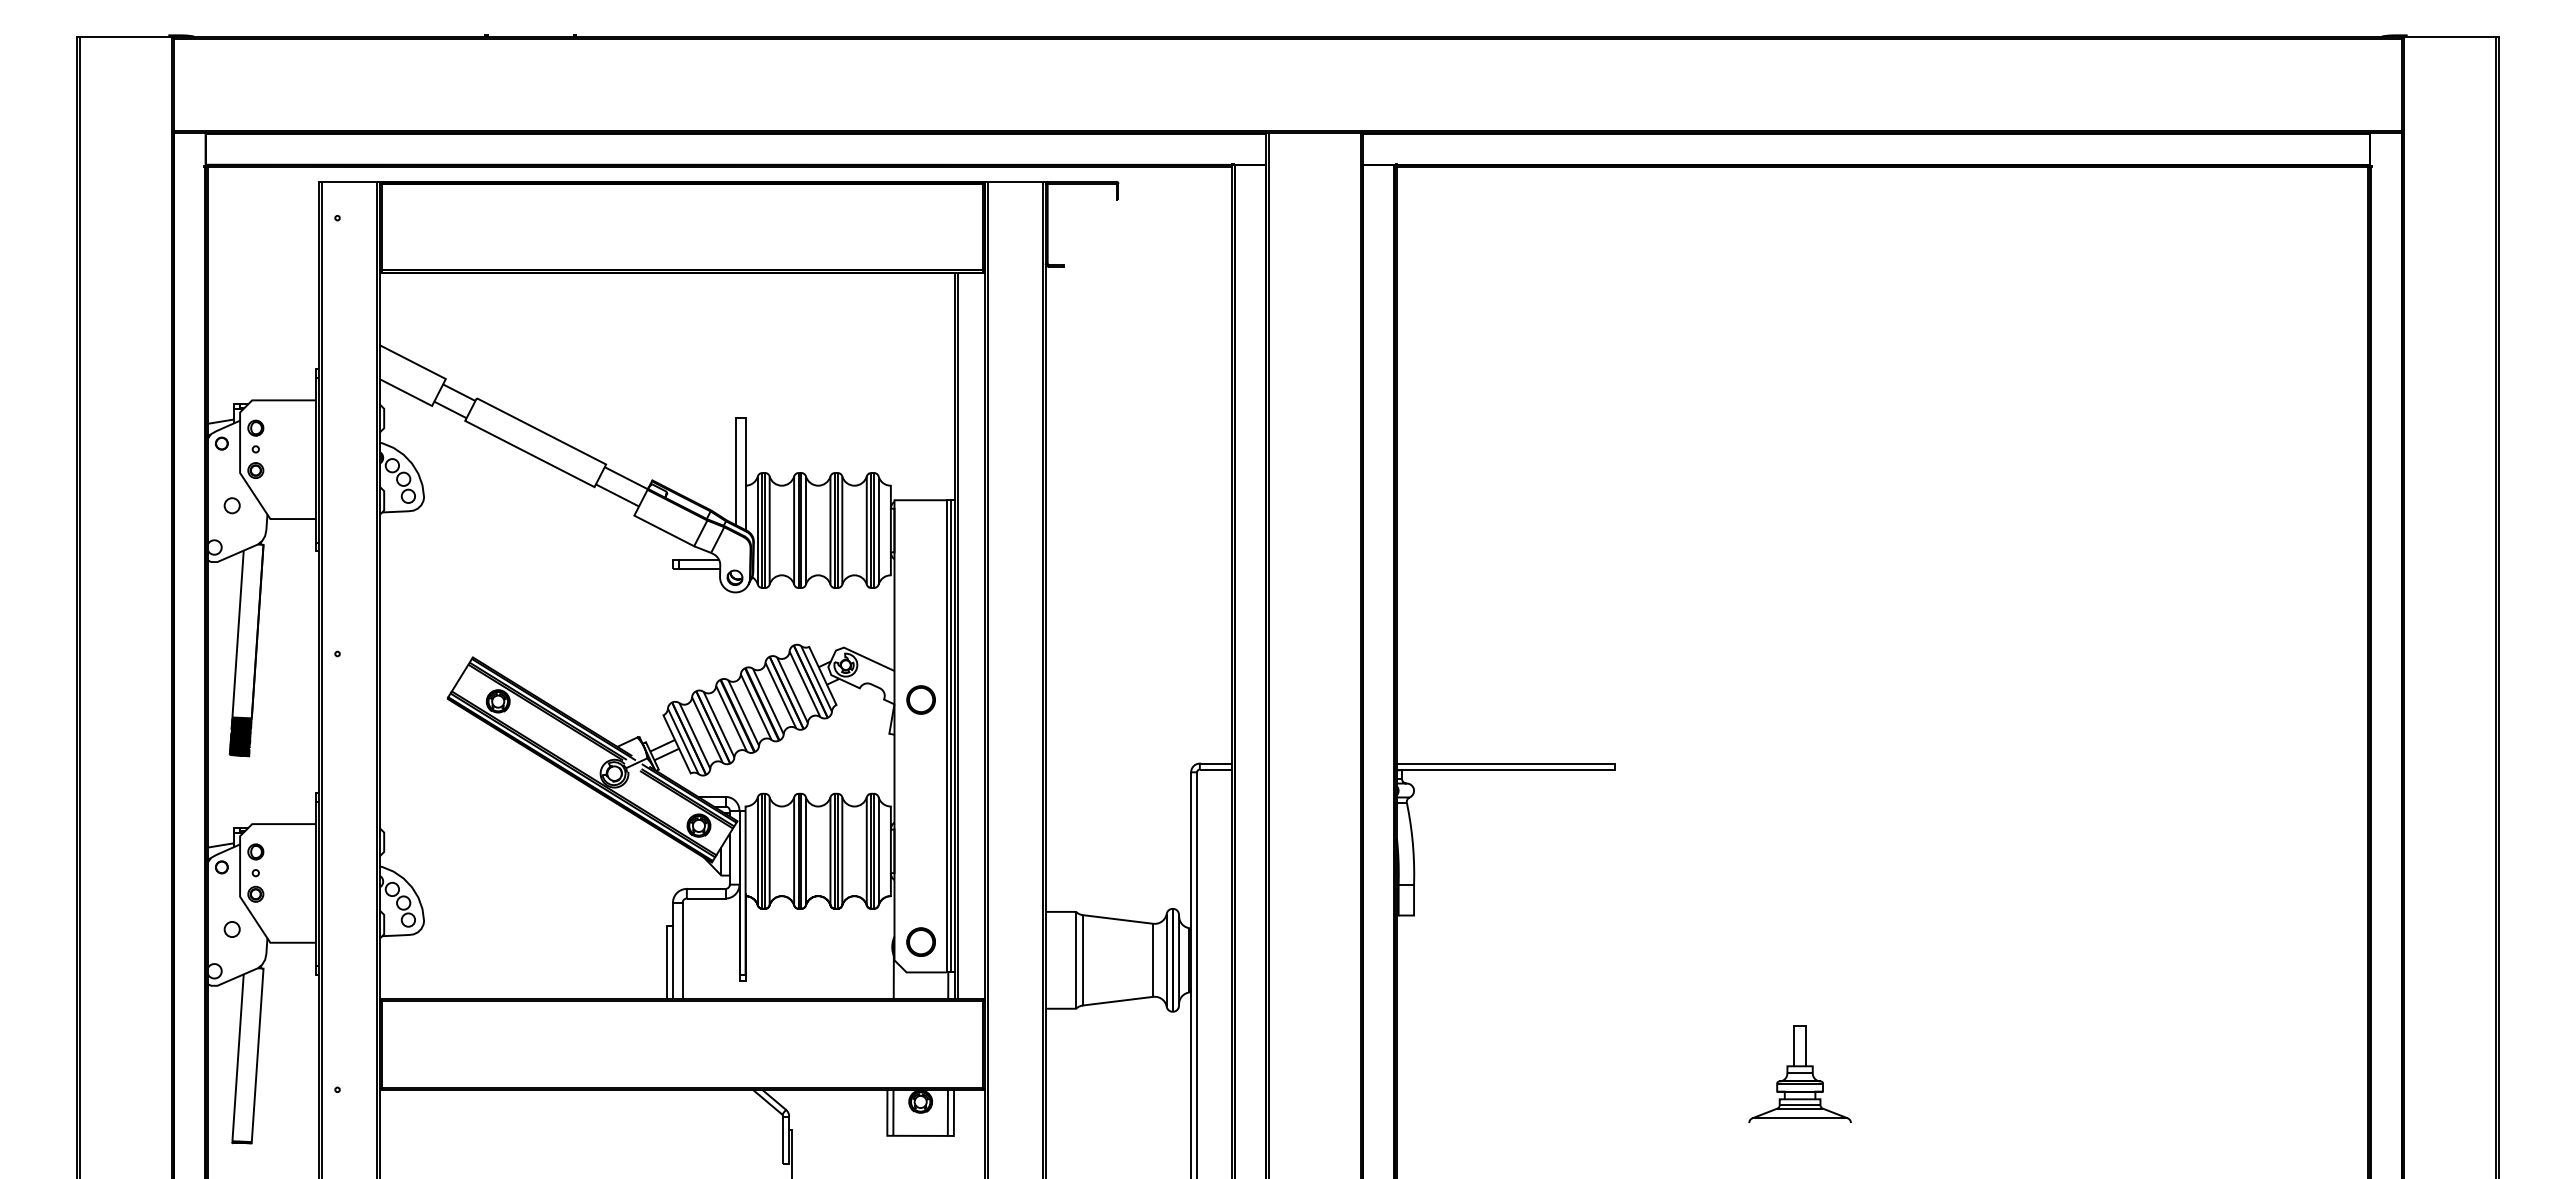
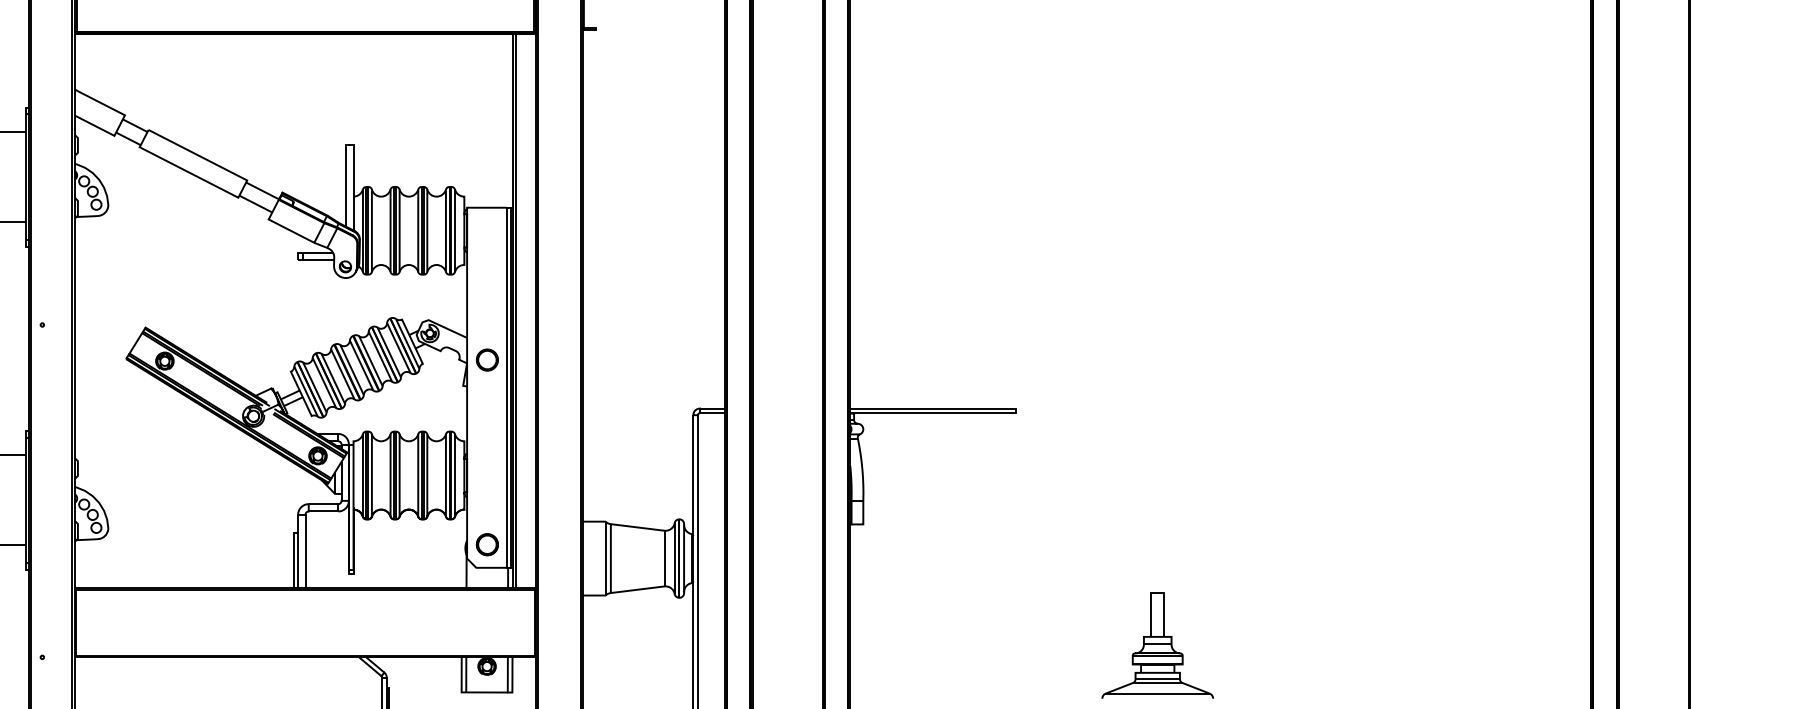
part: (1799, 1073) -> (1157, 644), size x1.43

